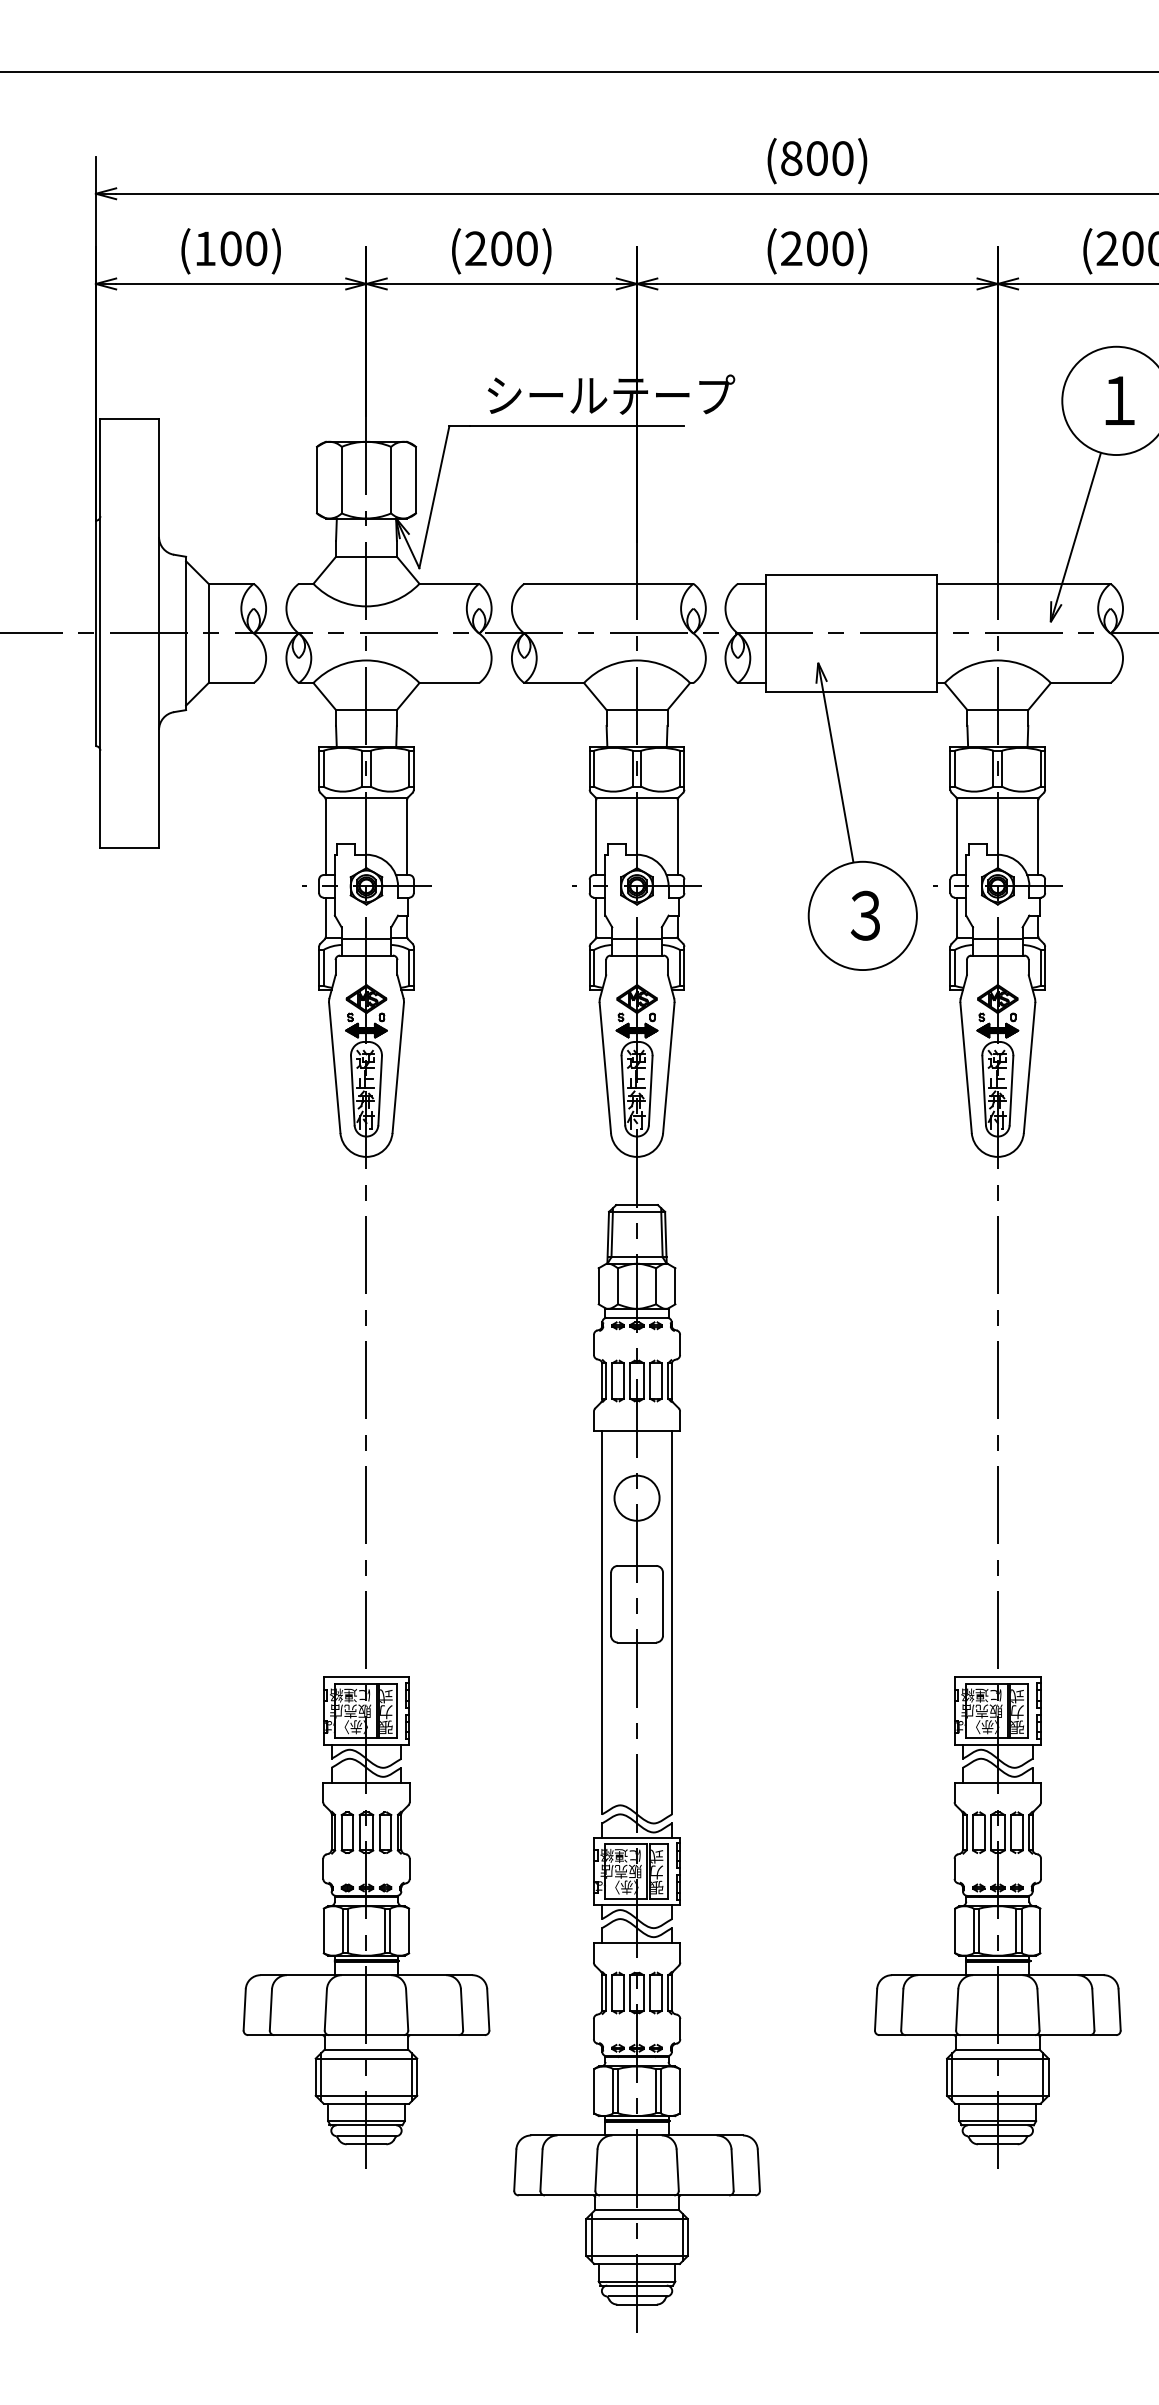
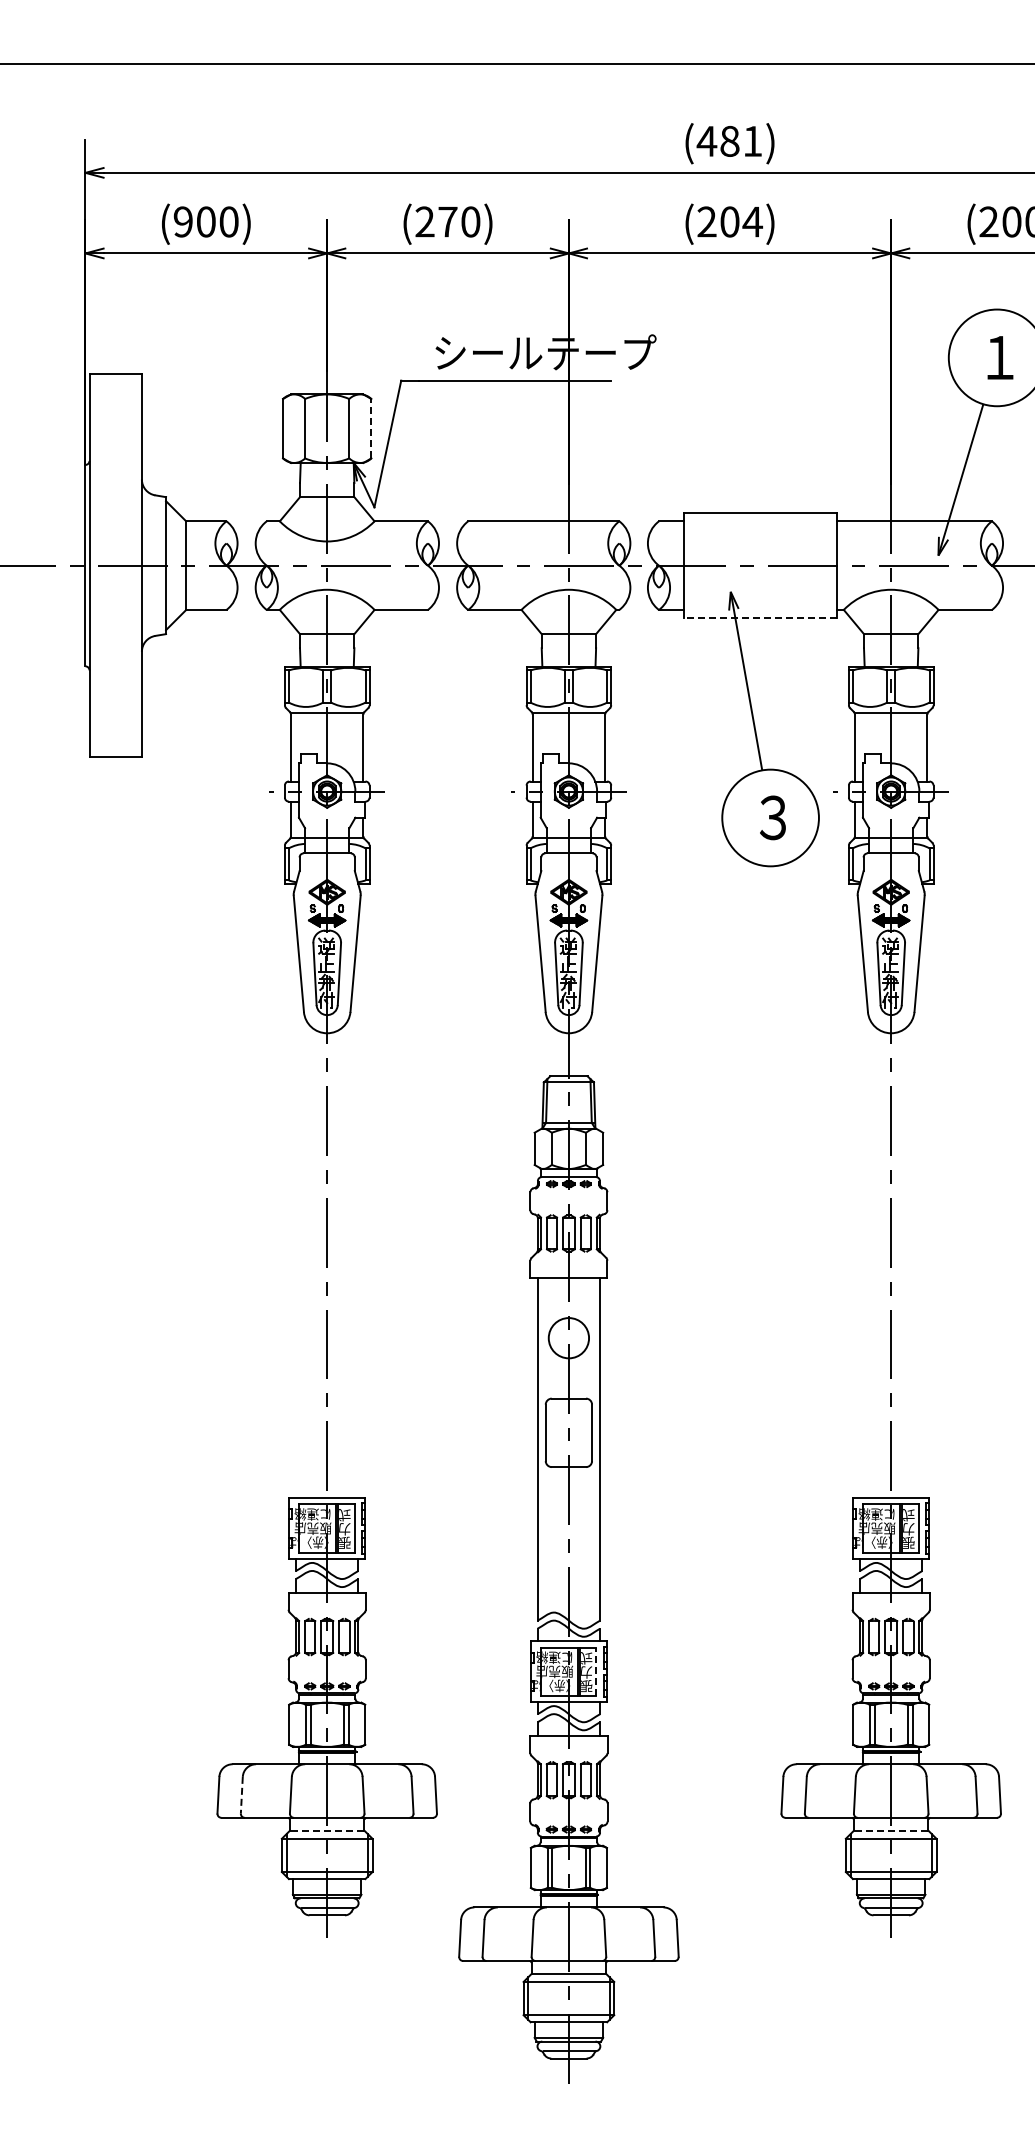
text: (816, 157) -> (729, 140), (800) -> (481)
text: (204, 248) -> (182, 221), (100) -> (900)
text: (501, 248) -> (447, 221), (200) -> (270)
text: (842, 248) -> (752, 221), (200) -> (204)
line: (416, 479) -> (371, 428), solid -> dashed
line: (851, 692) -> (760, 618), solid -> dashed
line: (667, 1871) -> (596, 1671), solid -> dashed
line: (270, 2010) -> (241, 1795), solid -> dashed
line: (365, 2049) -> (326, 1830), solid -> dashed
line: (997, 2049) -> (890, 1830), solid -> dashed

